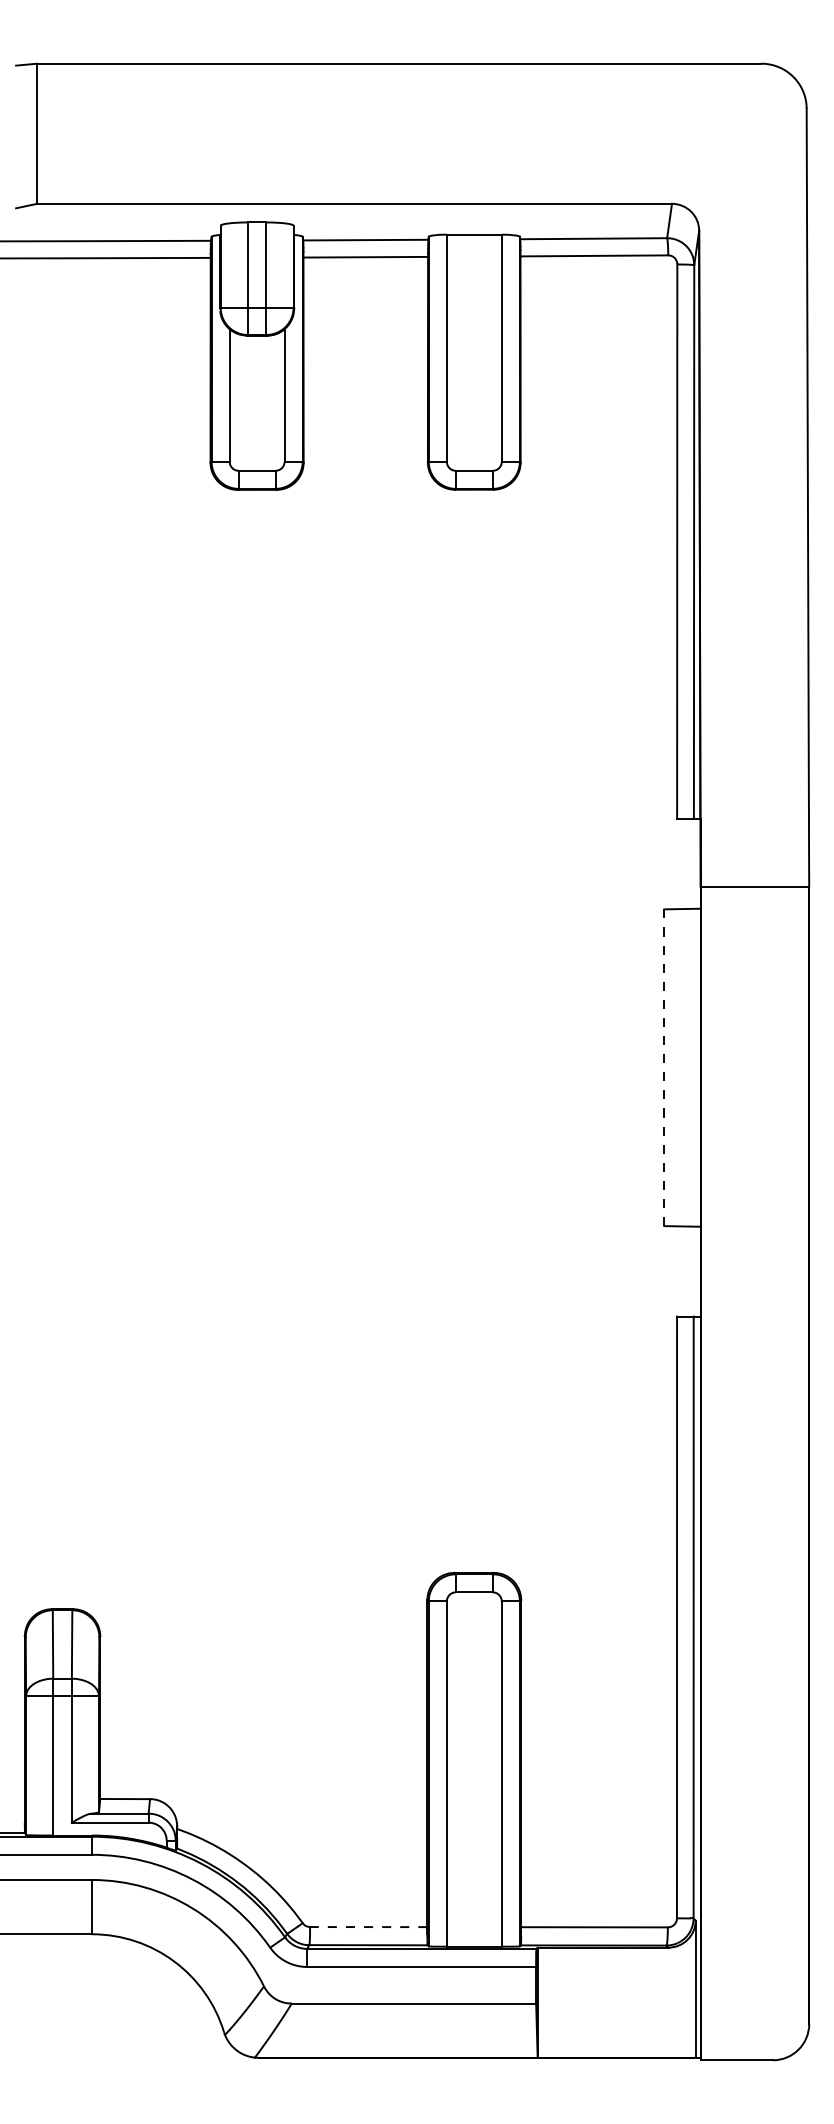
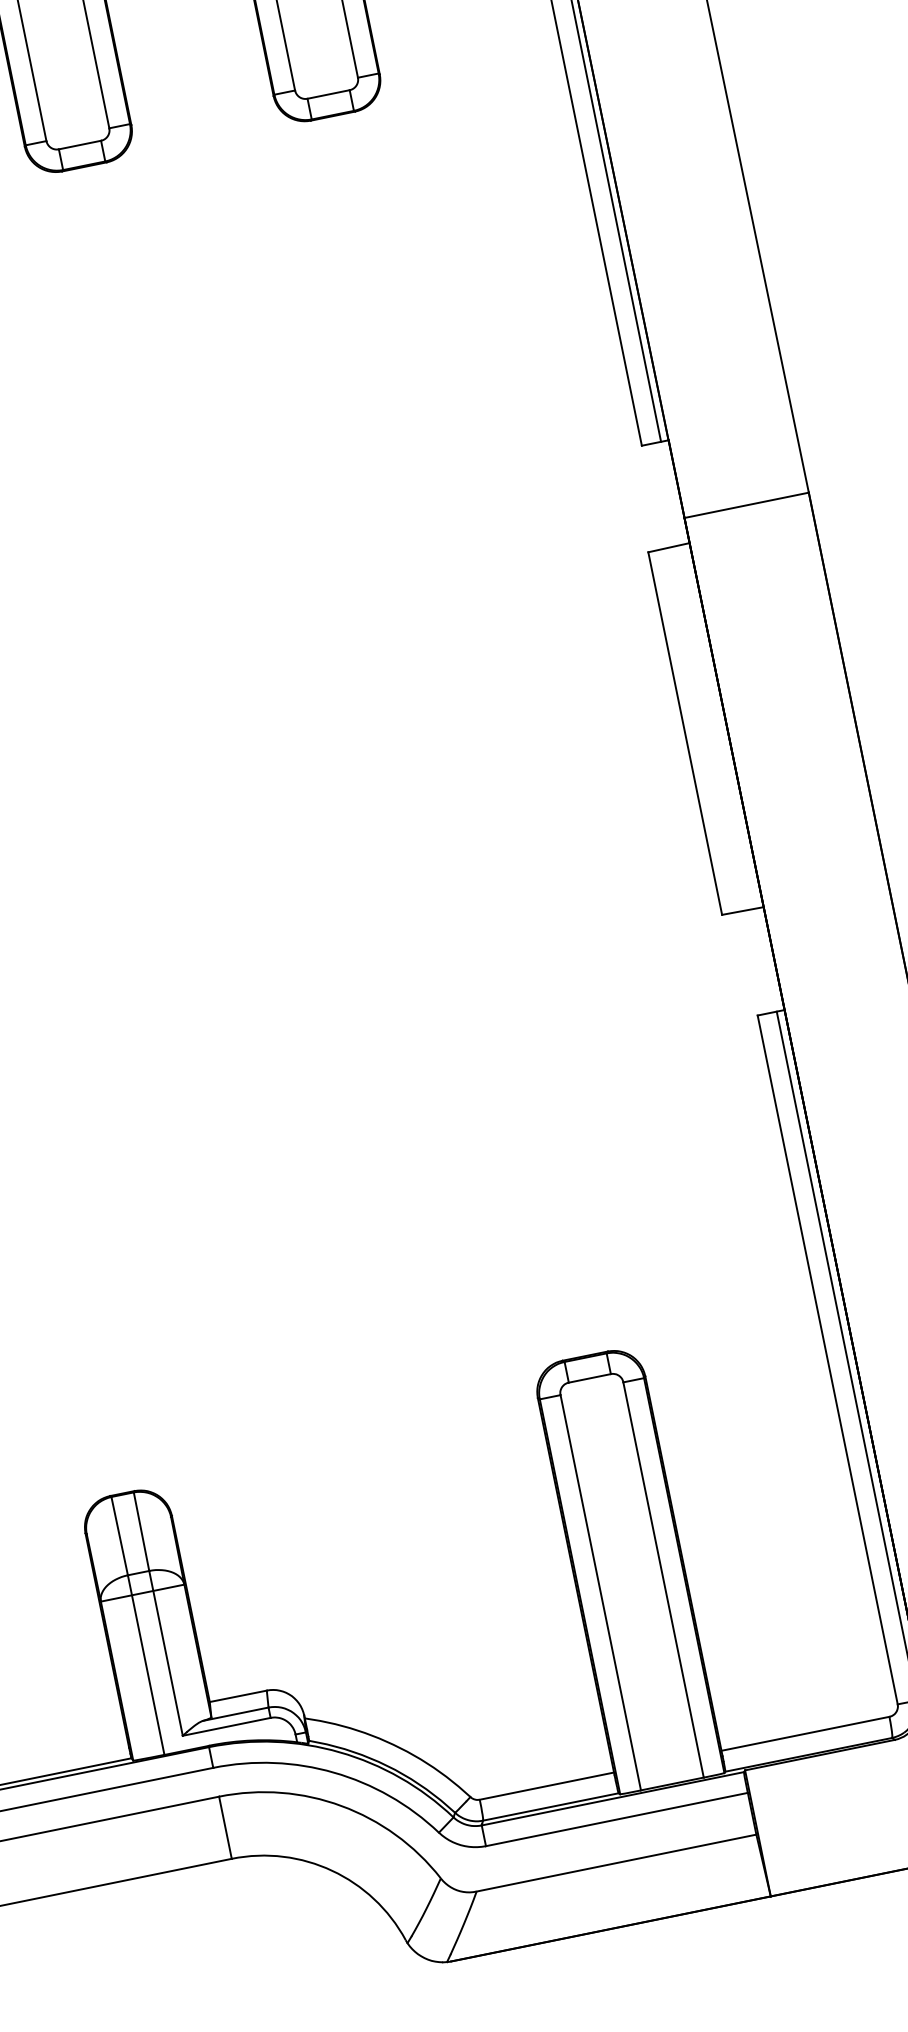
line: (664, 1068) -> (685, 734), dashed -> solid
line: (368, 1927) -> (546, 1786), dashed -> solid

